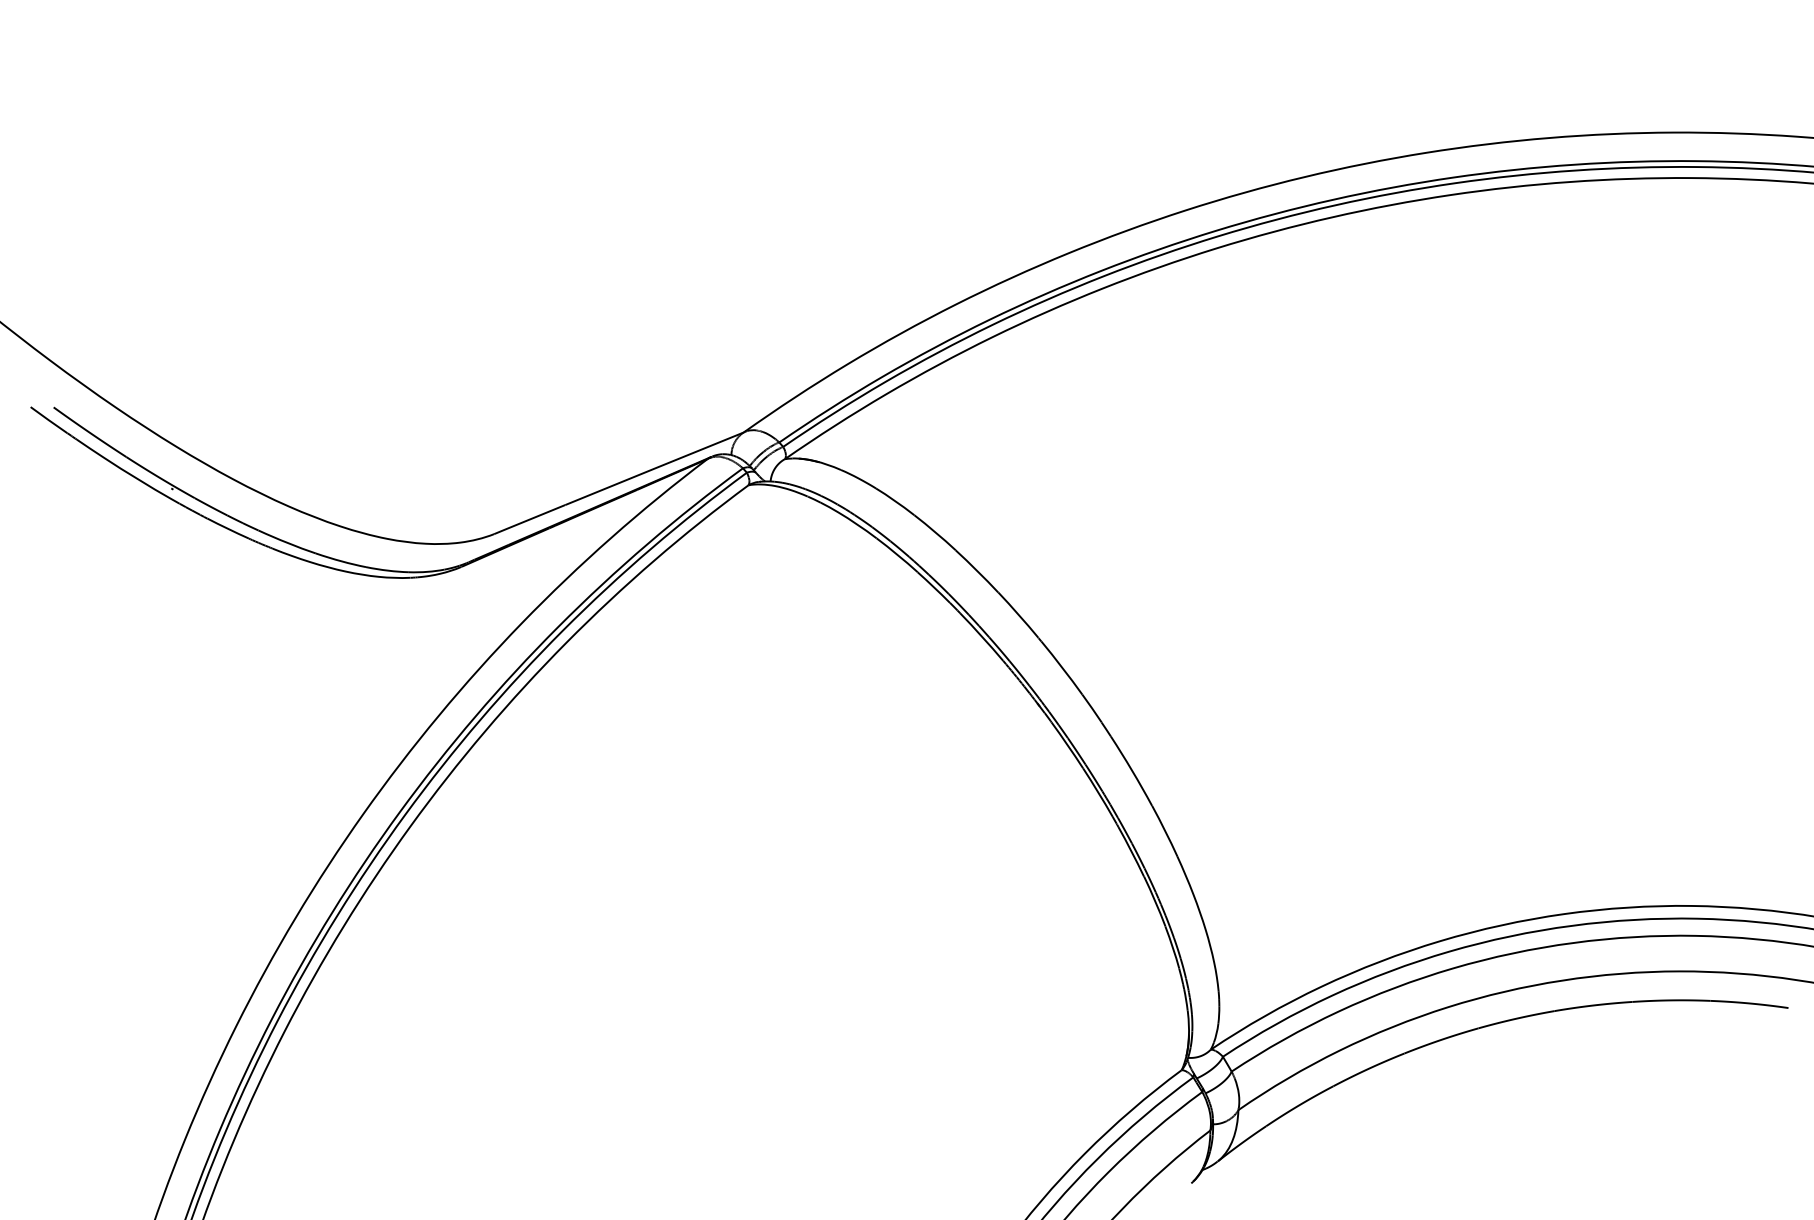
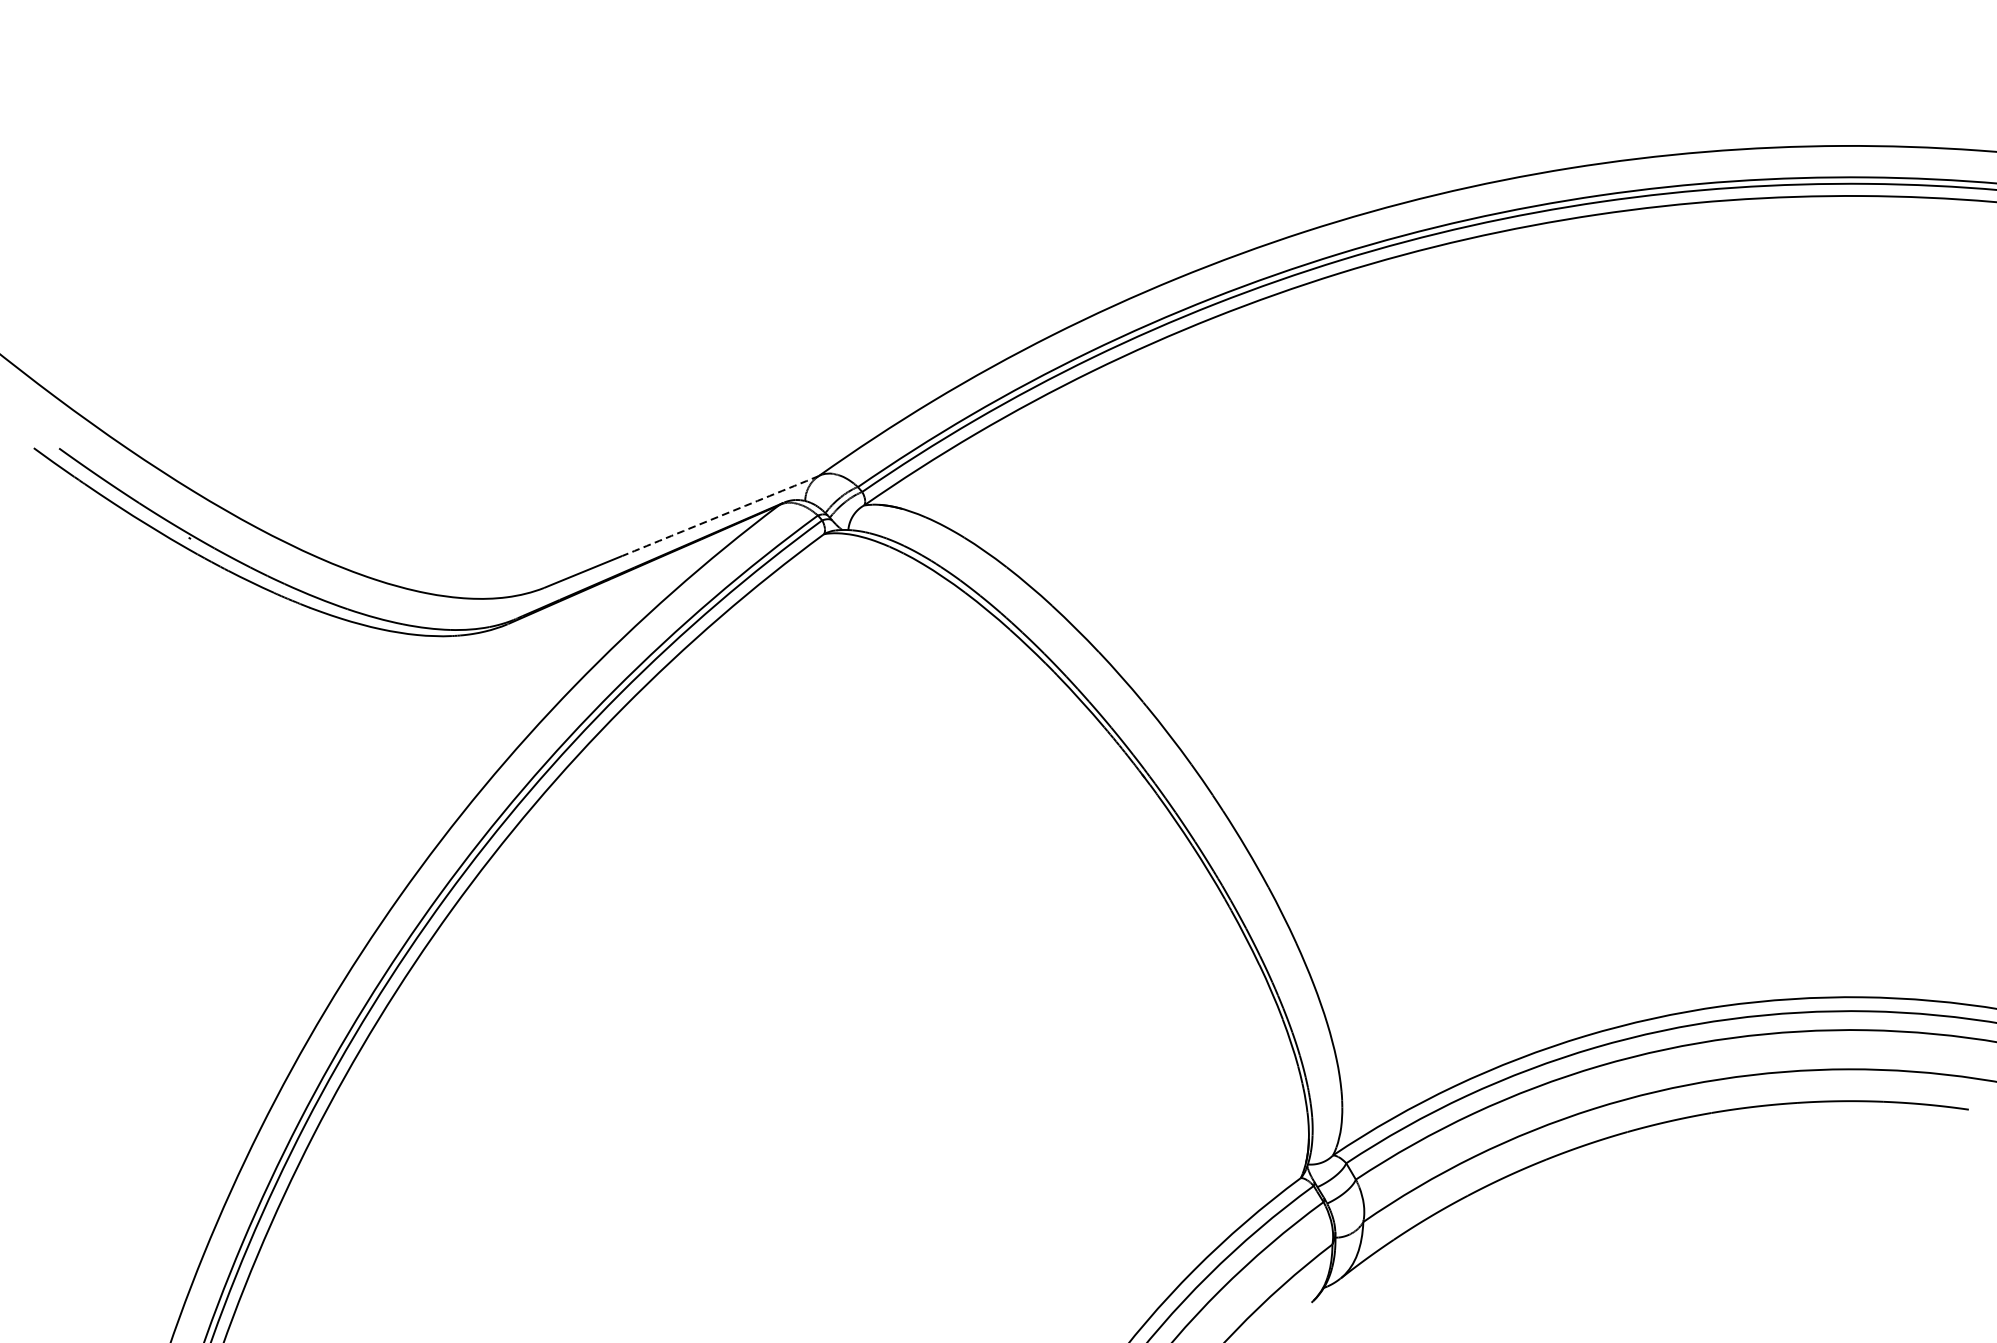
arc: (654, 468) -> (720, 515), solid -> dashed

